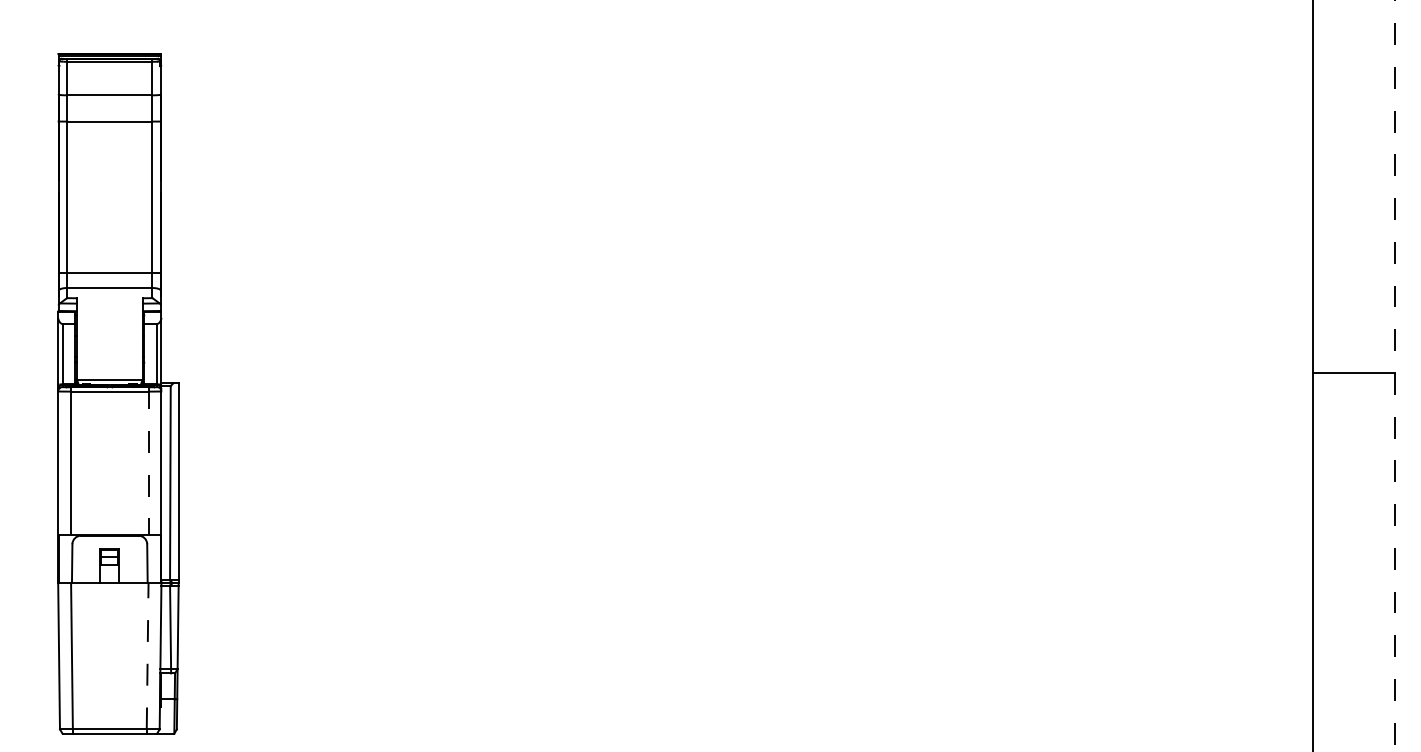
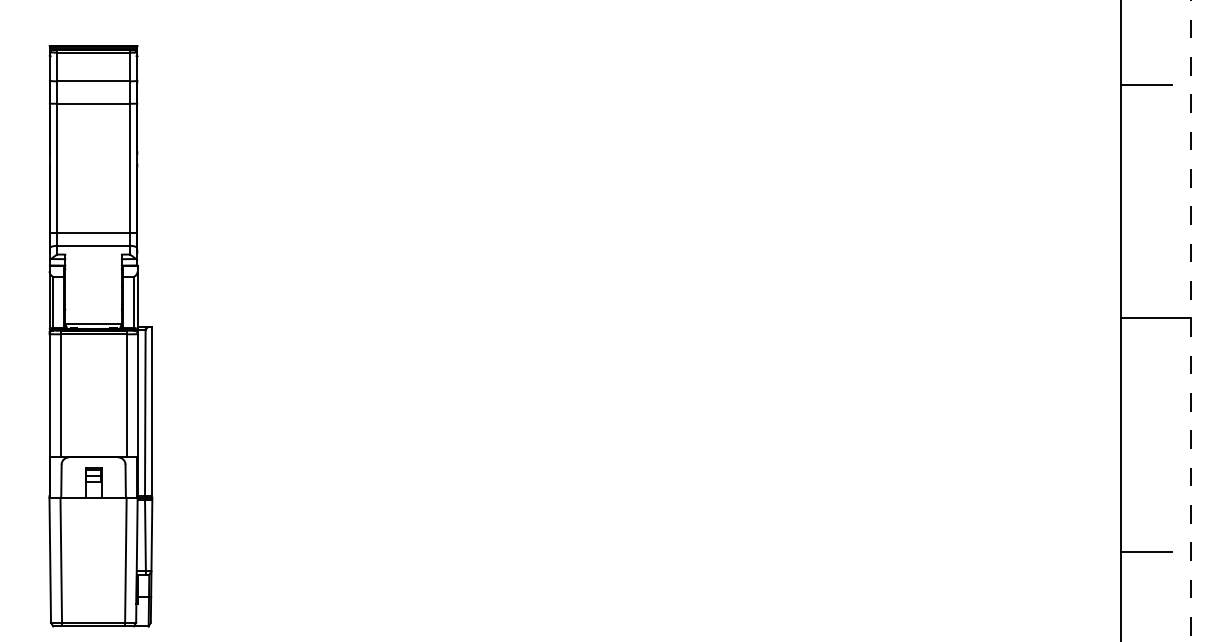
line: (1342, 99) -> (1146, 84), added
line: (148, 461) -> (126, 394), dashed -> solid
line: (1342, 646) -> (1146, 551), added
line: (147, 655) -> (125, 559), dashed -> solid

